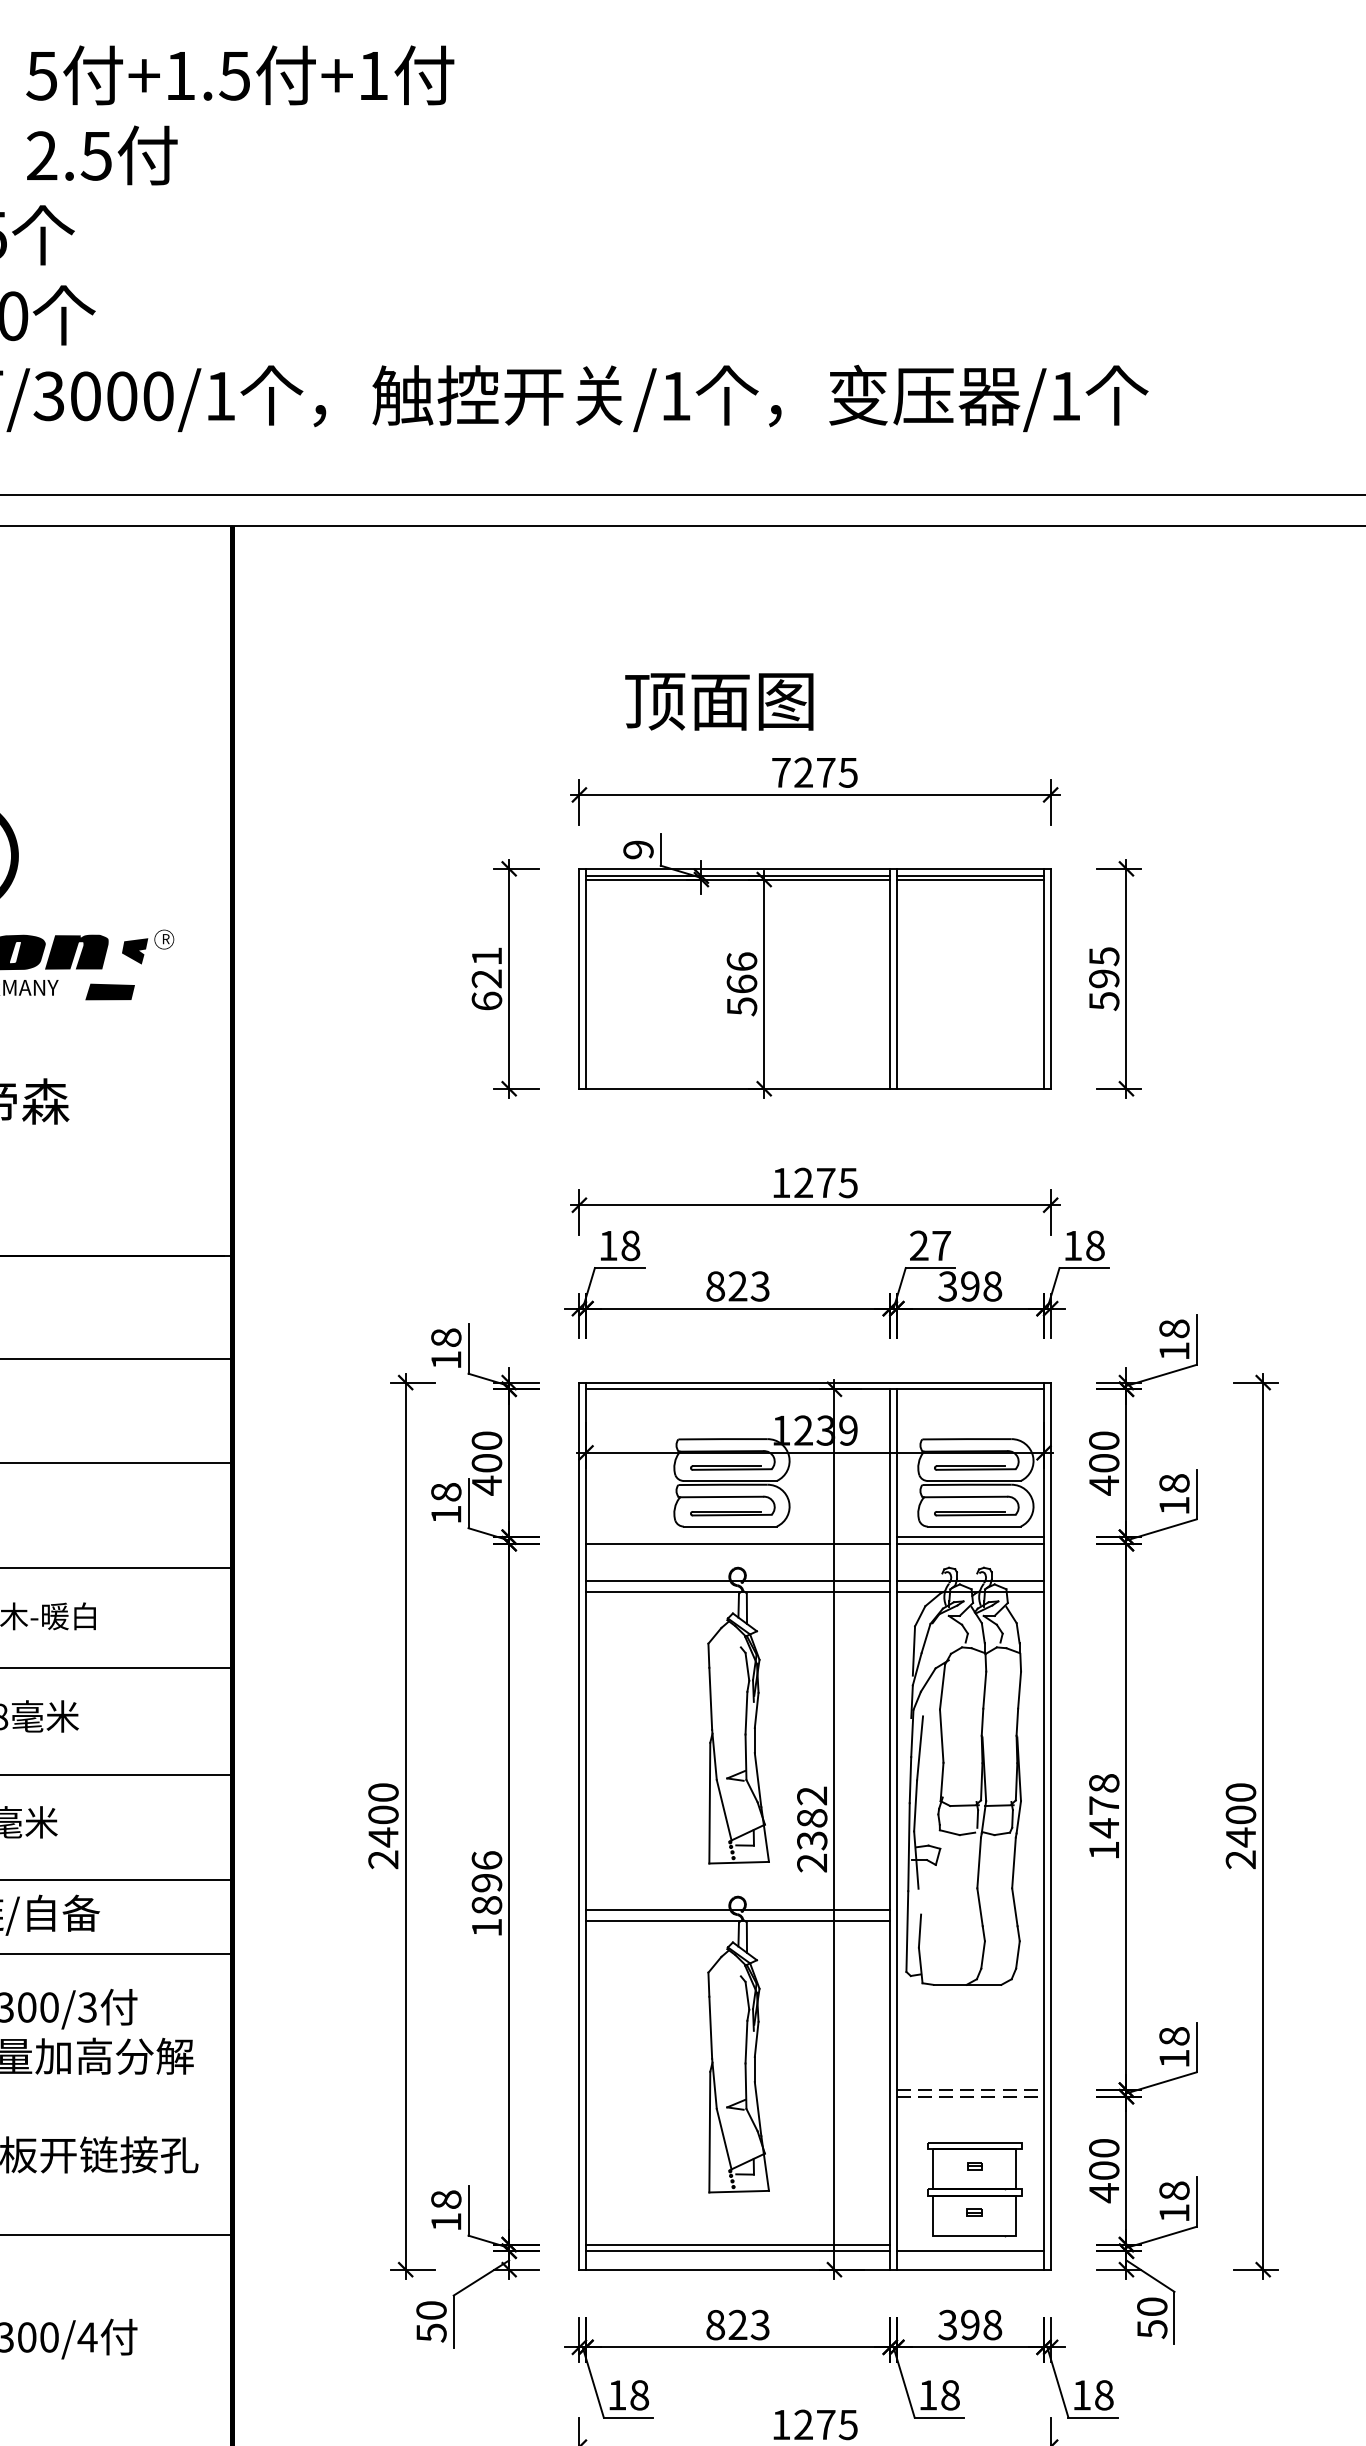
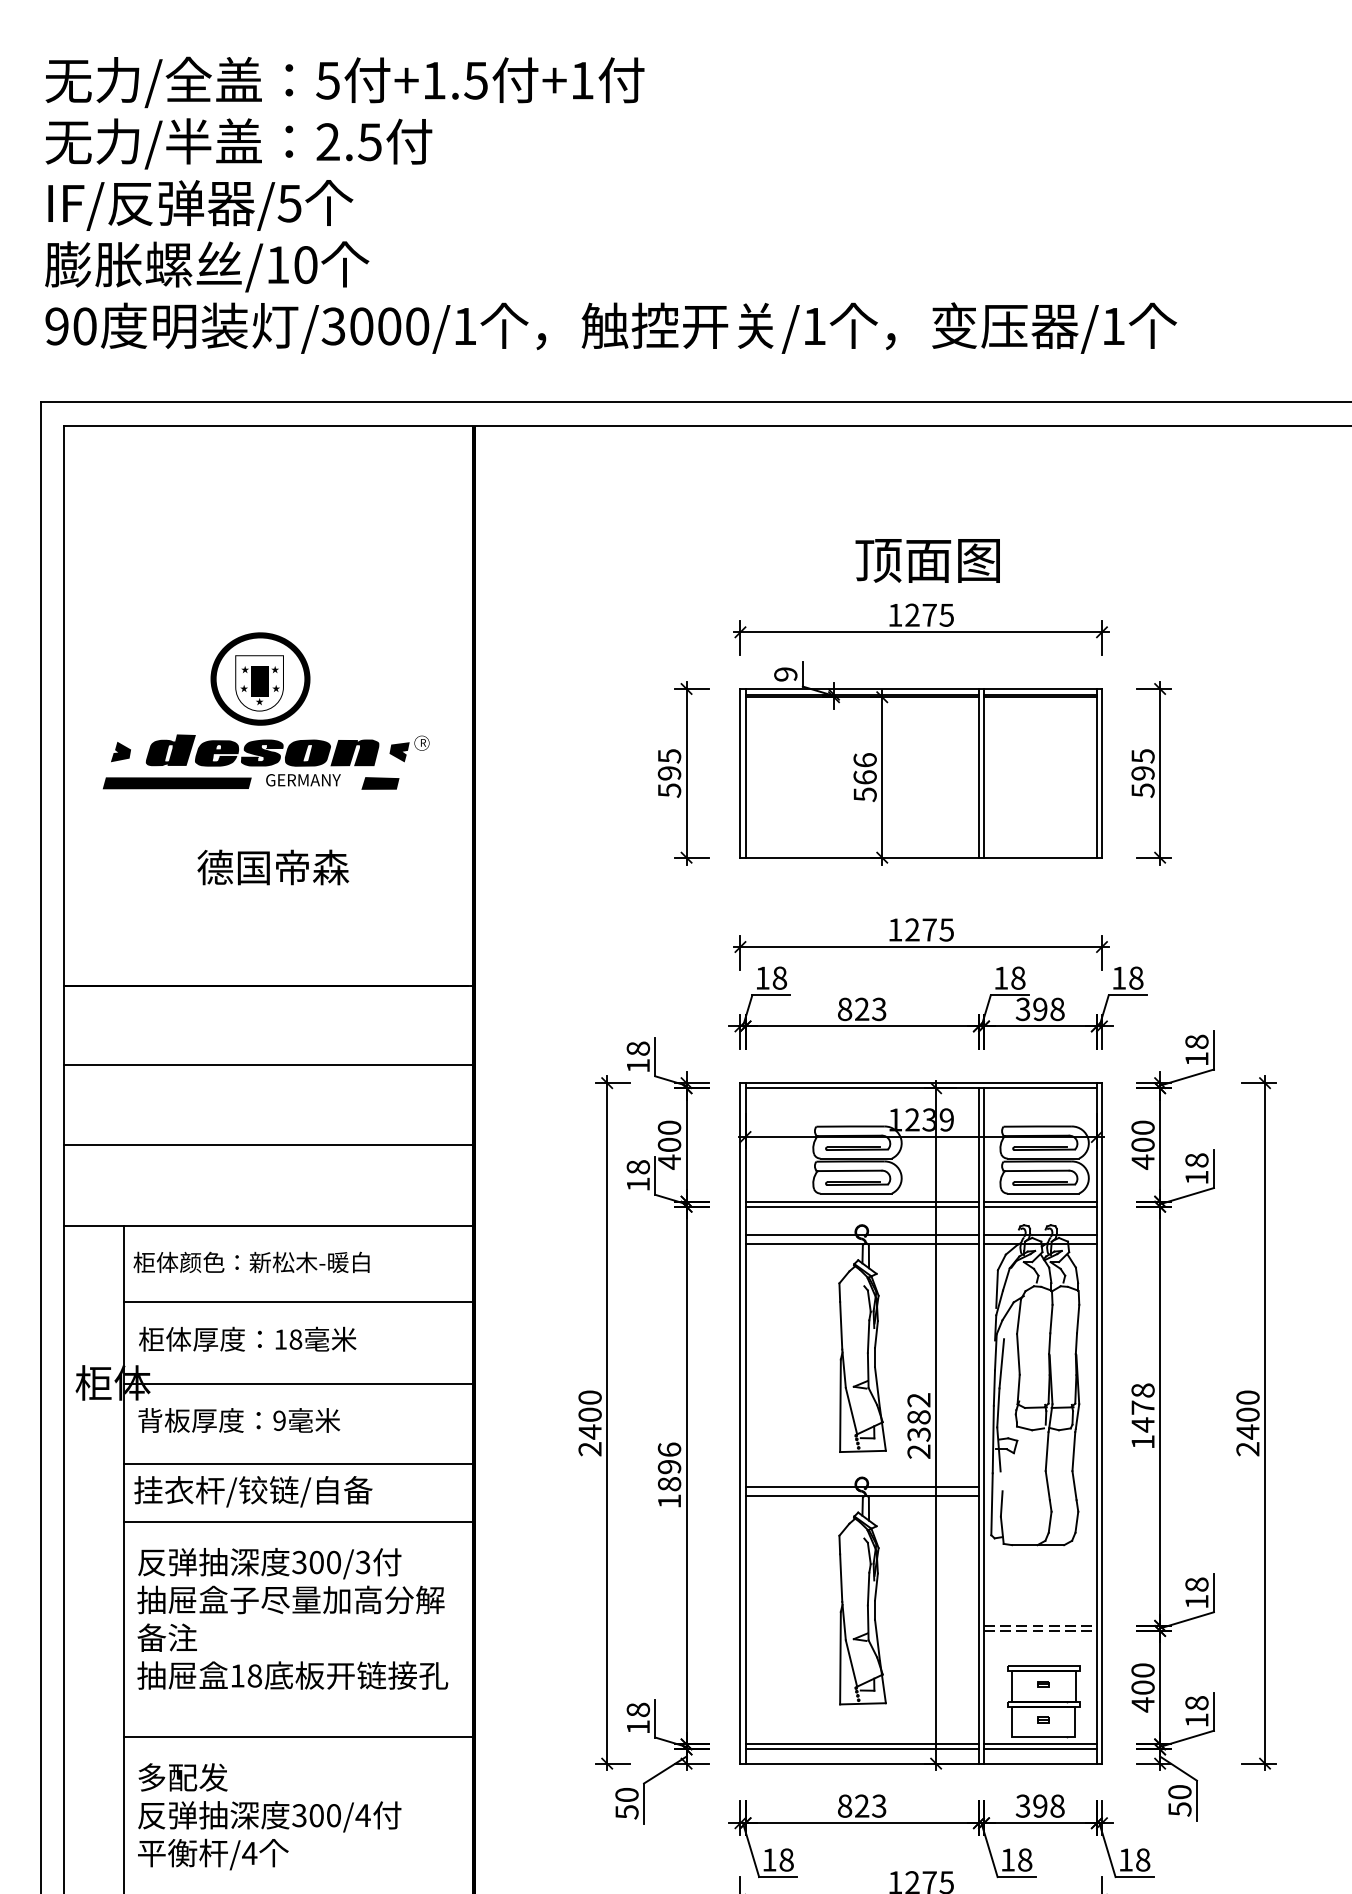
text: (718, 701) -> (927, 560), moved
text: (781, 773) -> (895, 615), 7275 -> 1275
text: (486, 979) -> (669, 773), 621 -> 595
text: (930, 1244) -> (1009, 977), 27 -> 18
line: (737, 1536) -> (861, 1201), added
line: (970, 2244) -> (1040, 1744), added

